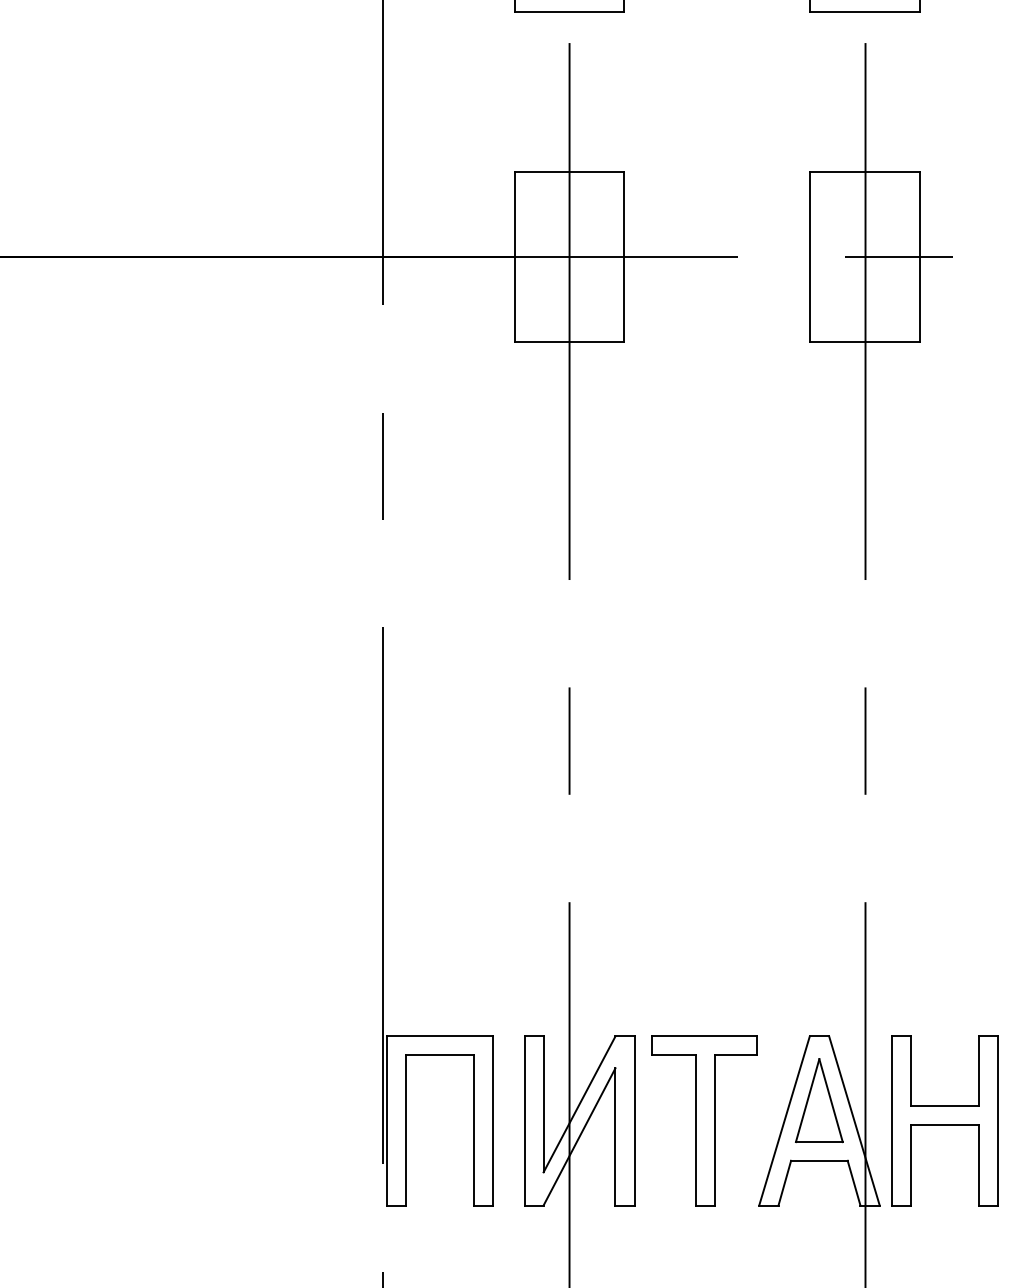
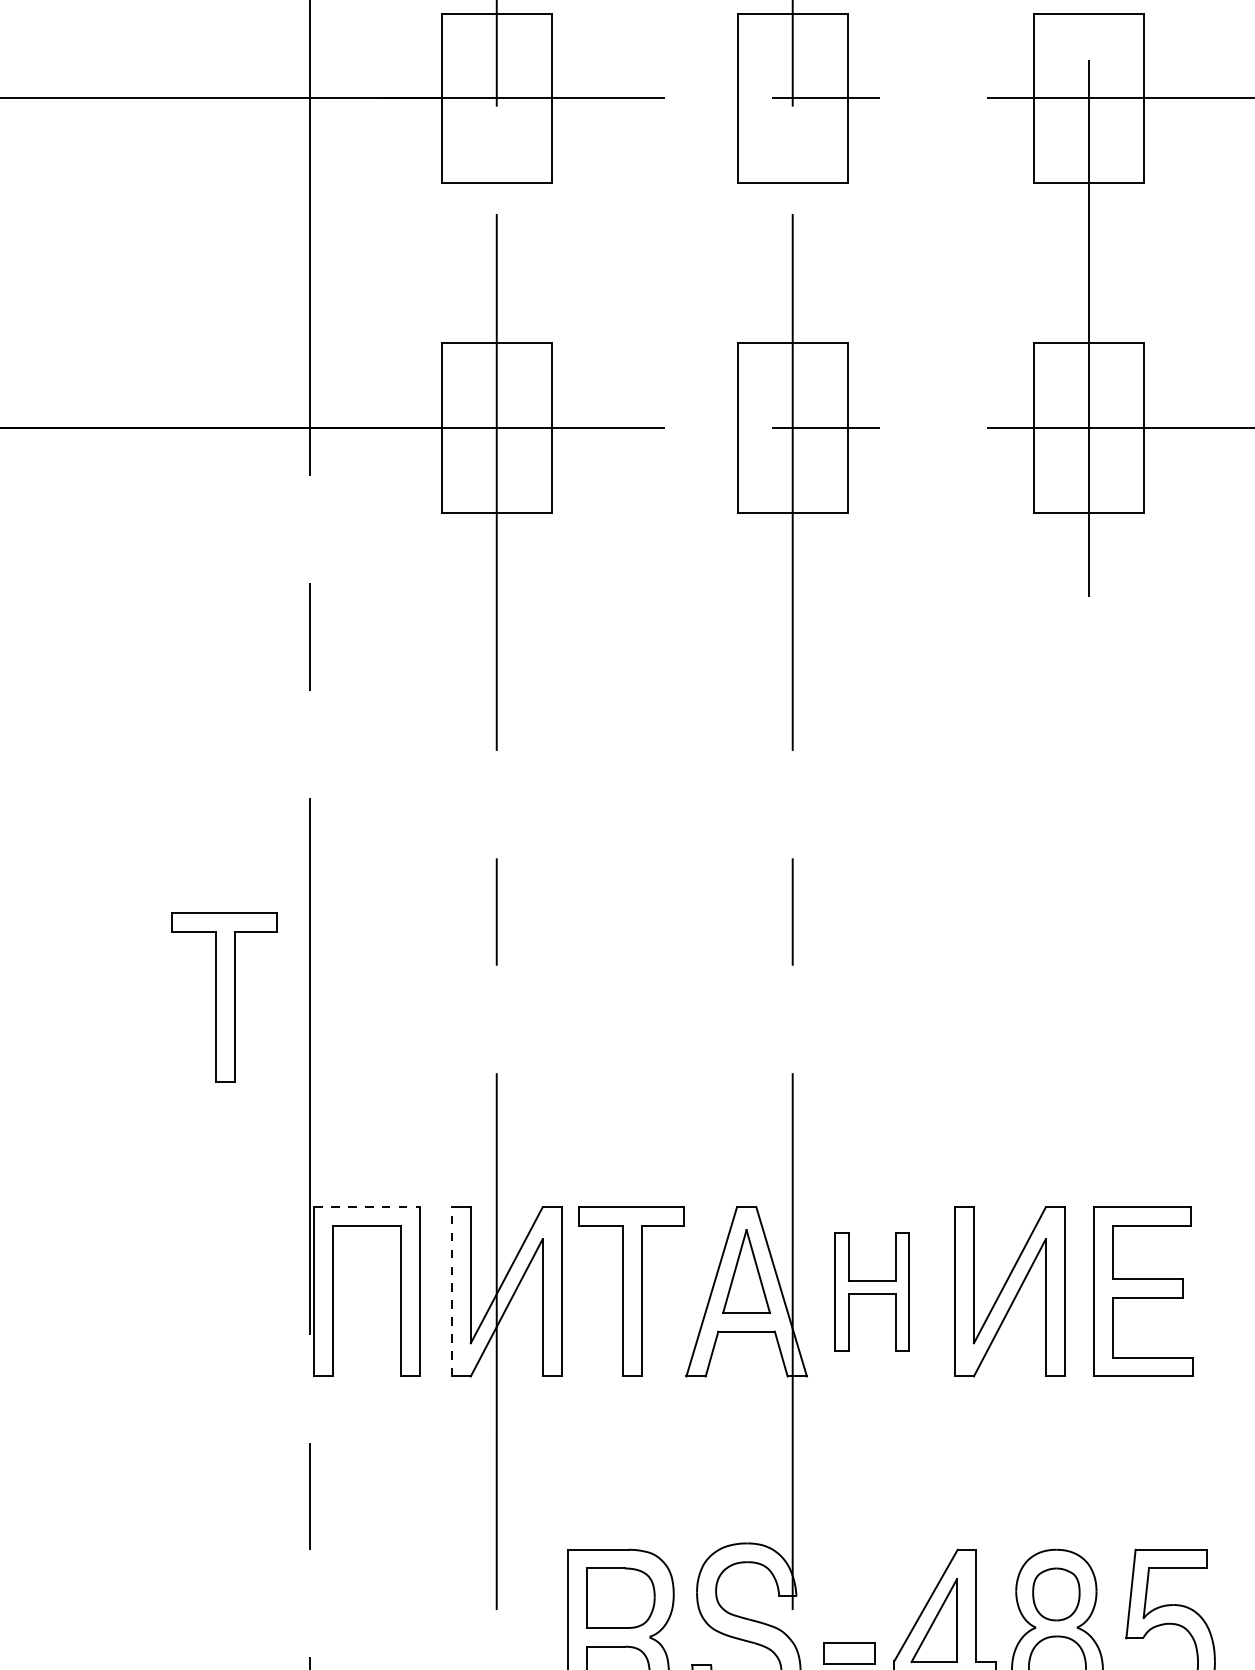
part: (297, 826) -> (224, 997), added
line: (440, 1036) -> (367, 1207), solid -> dashed
line: (524, 1120) -> (451, 1291), solid -> dashed
part: (945, 1120) -> (872, 1291), size x0.7

